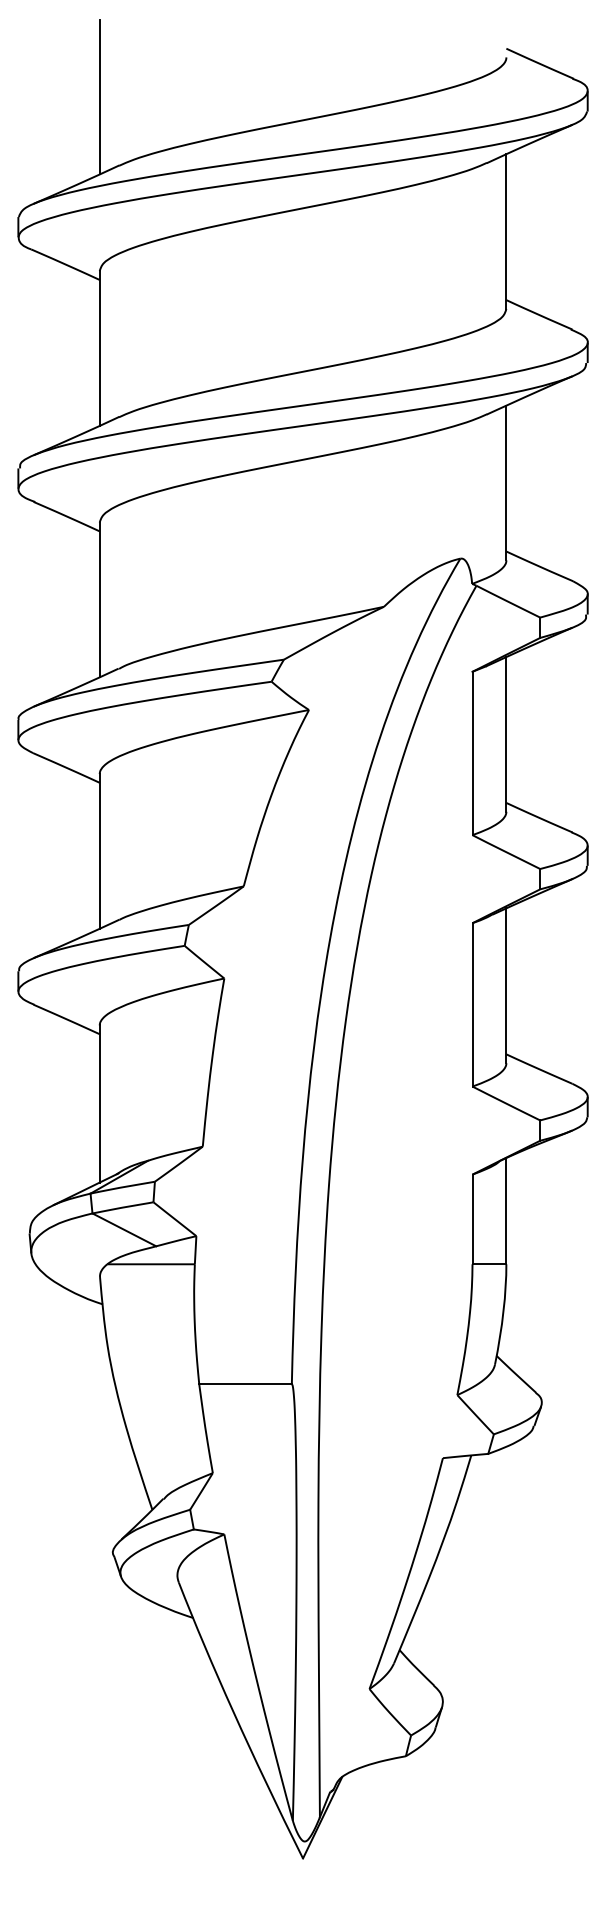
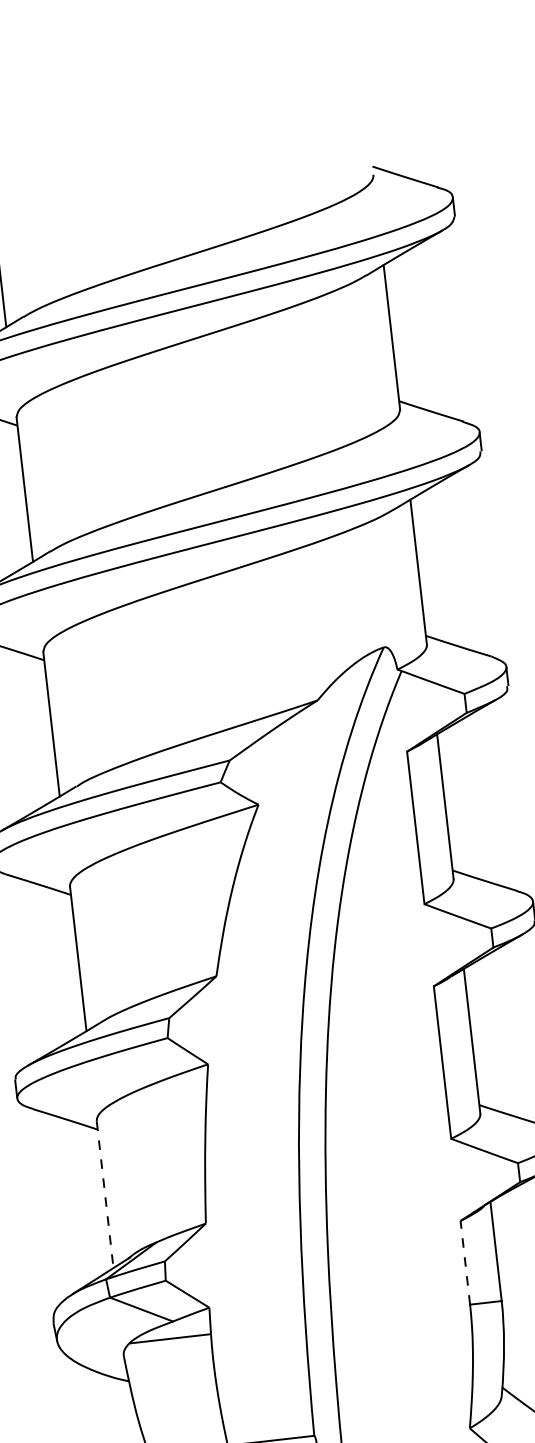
line: (99, 1104) -> (104, 1195), solid -> dashed
line: (472, 1219) -> (465, 1262), solid -> dashed

